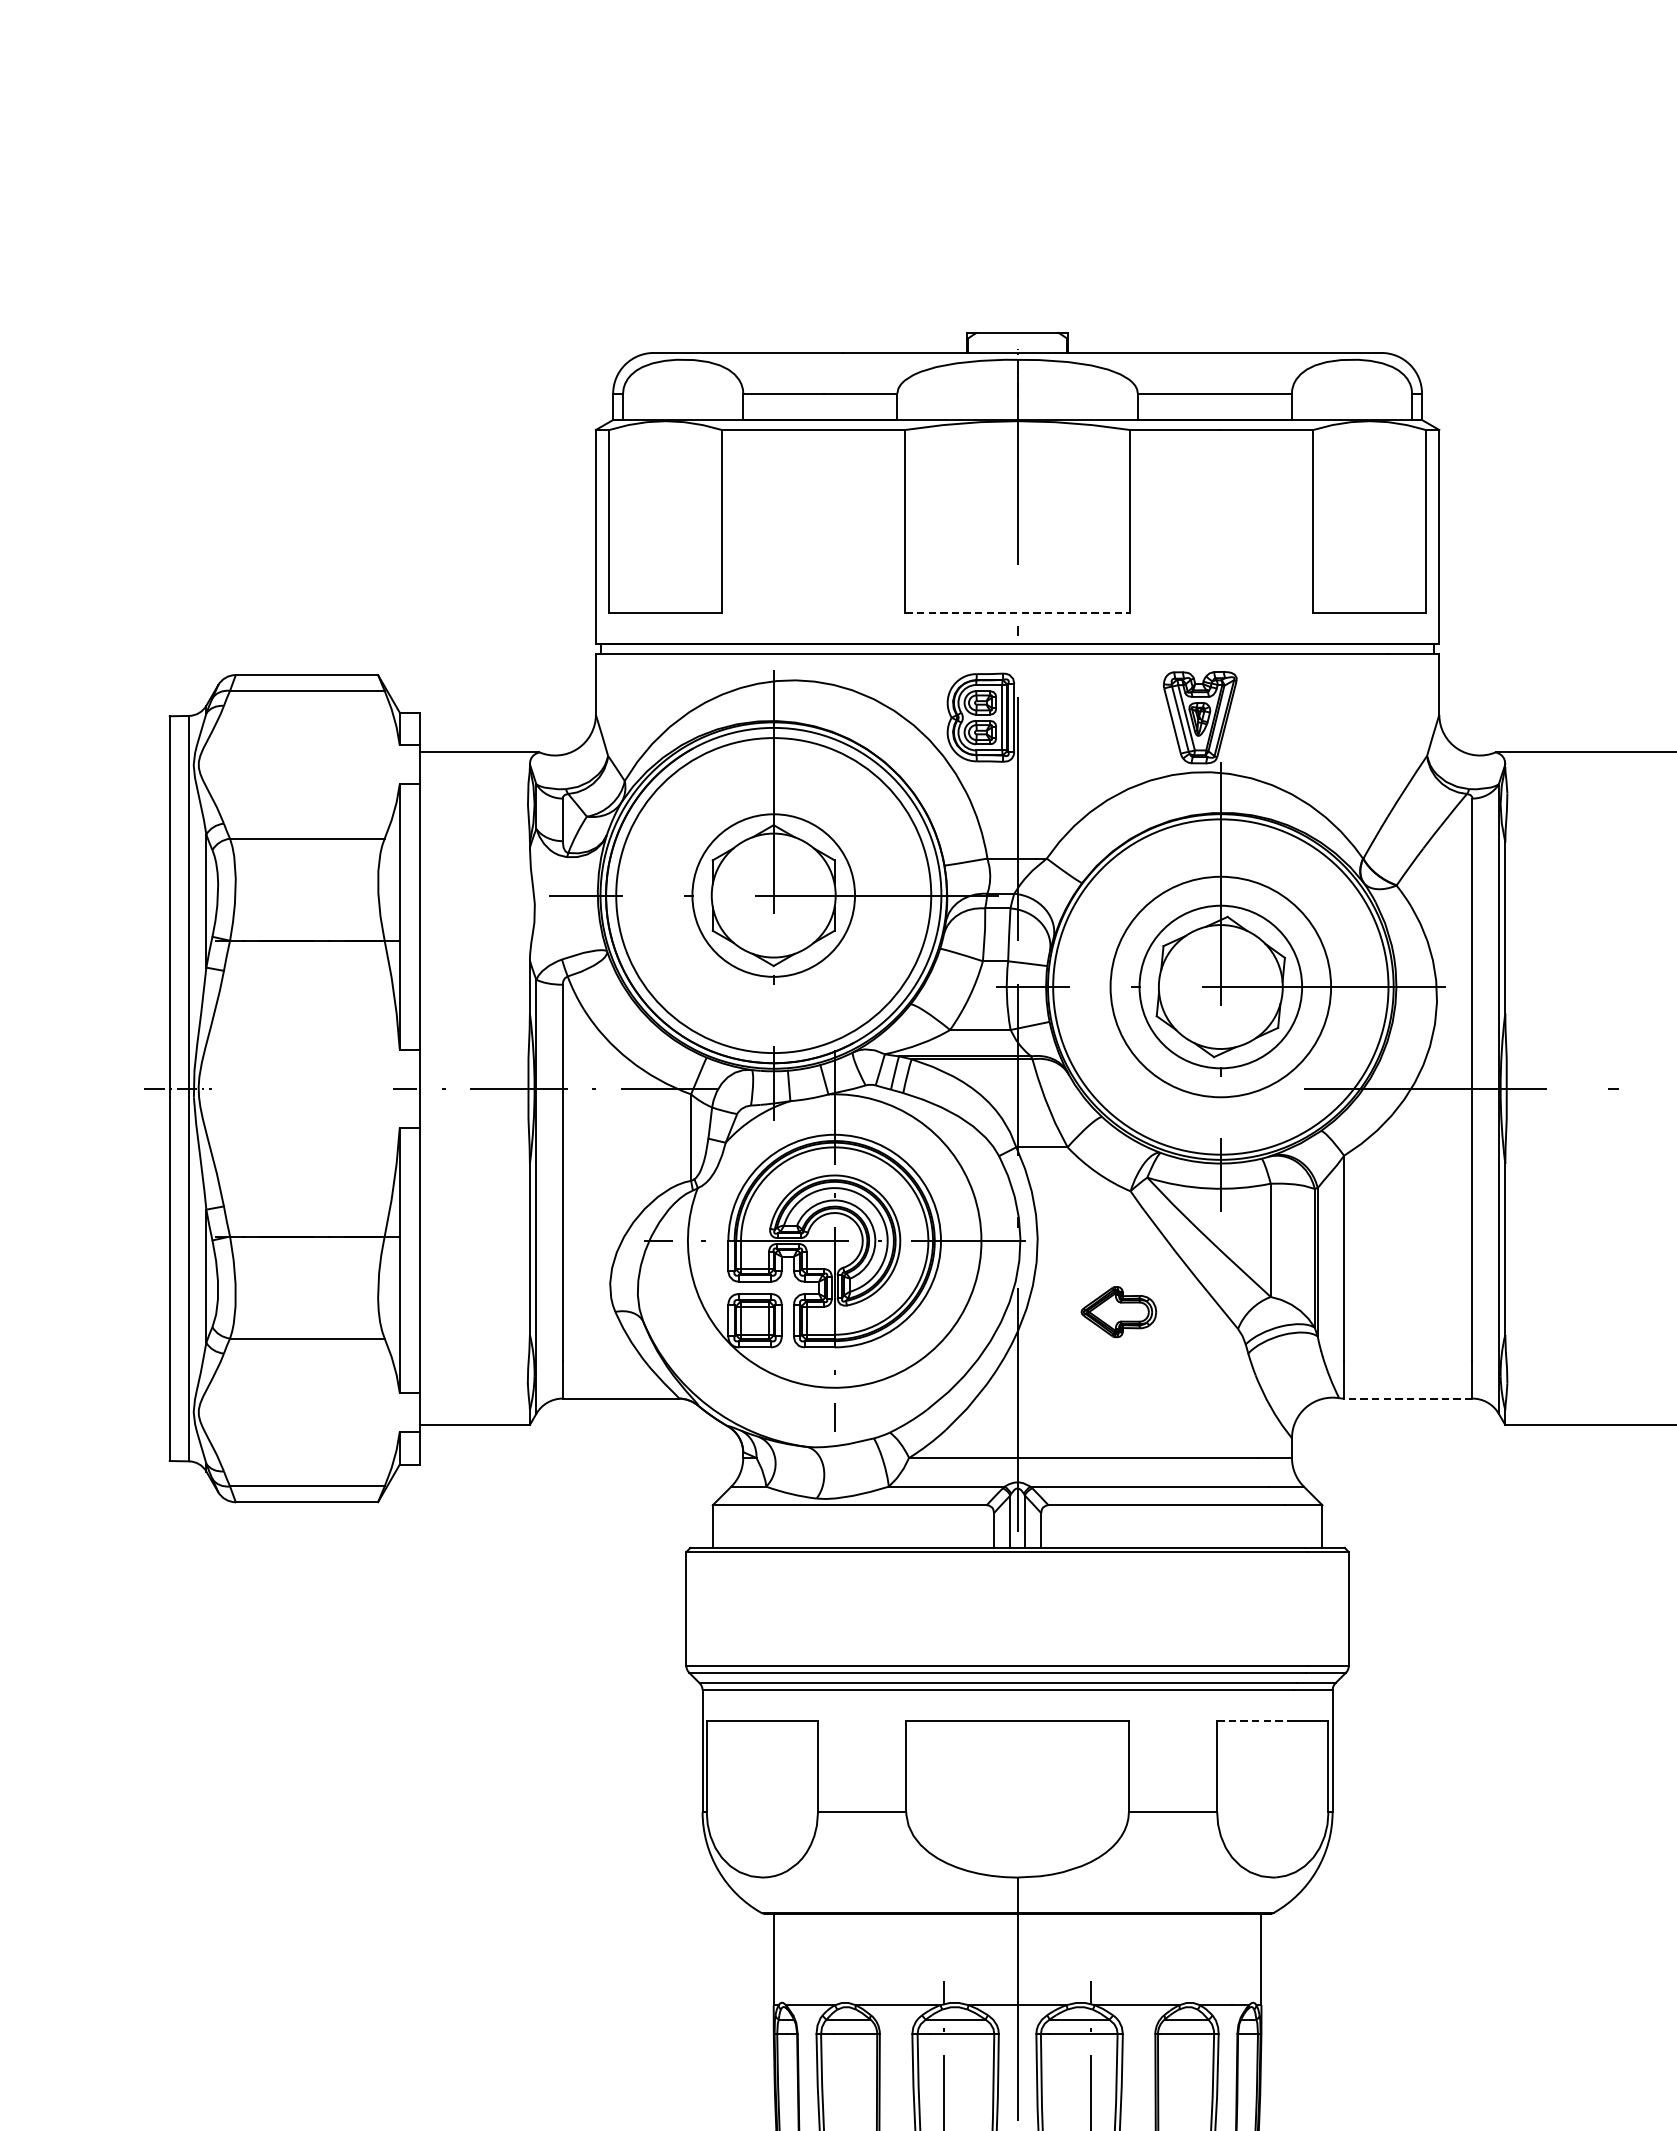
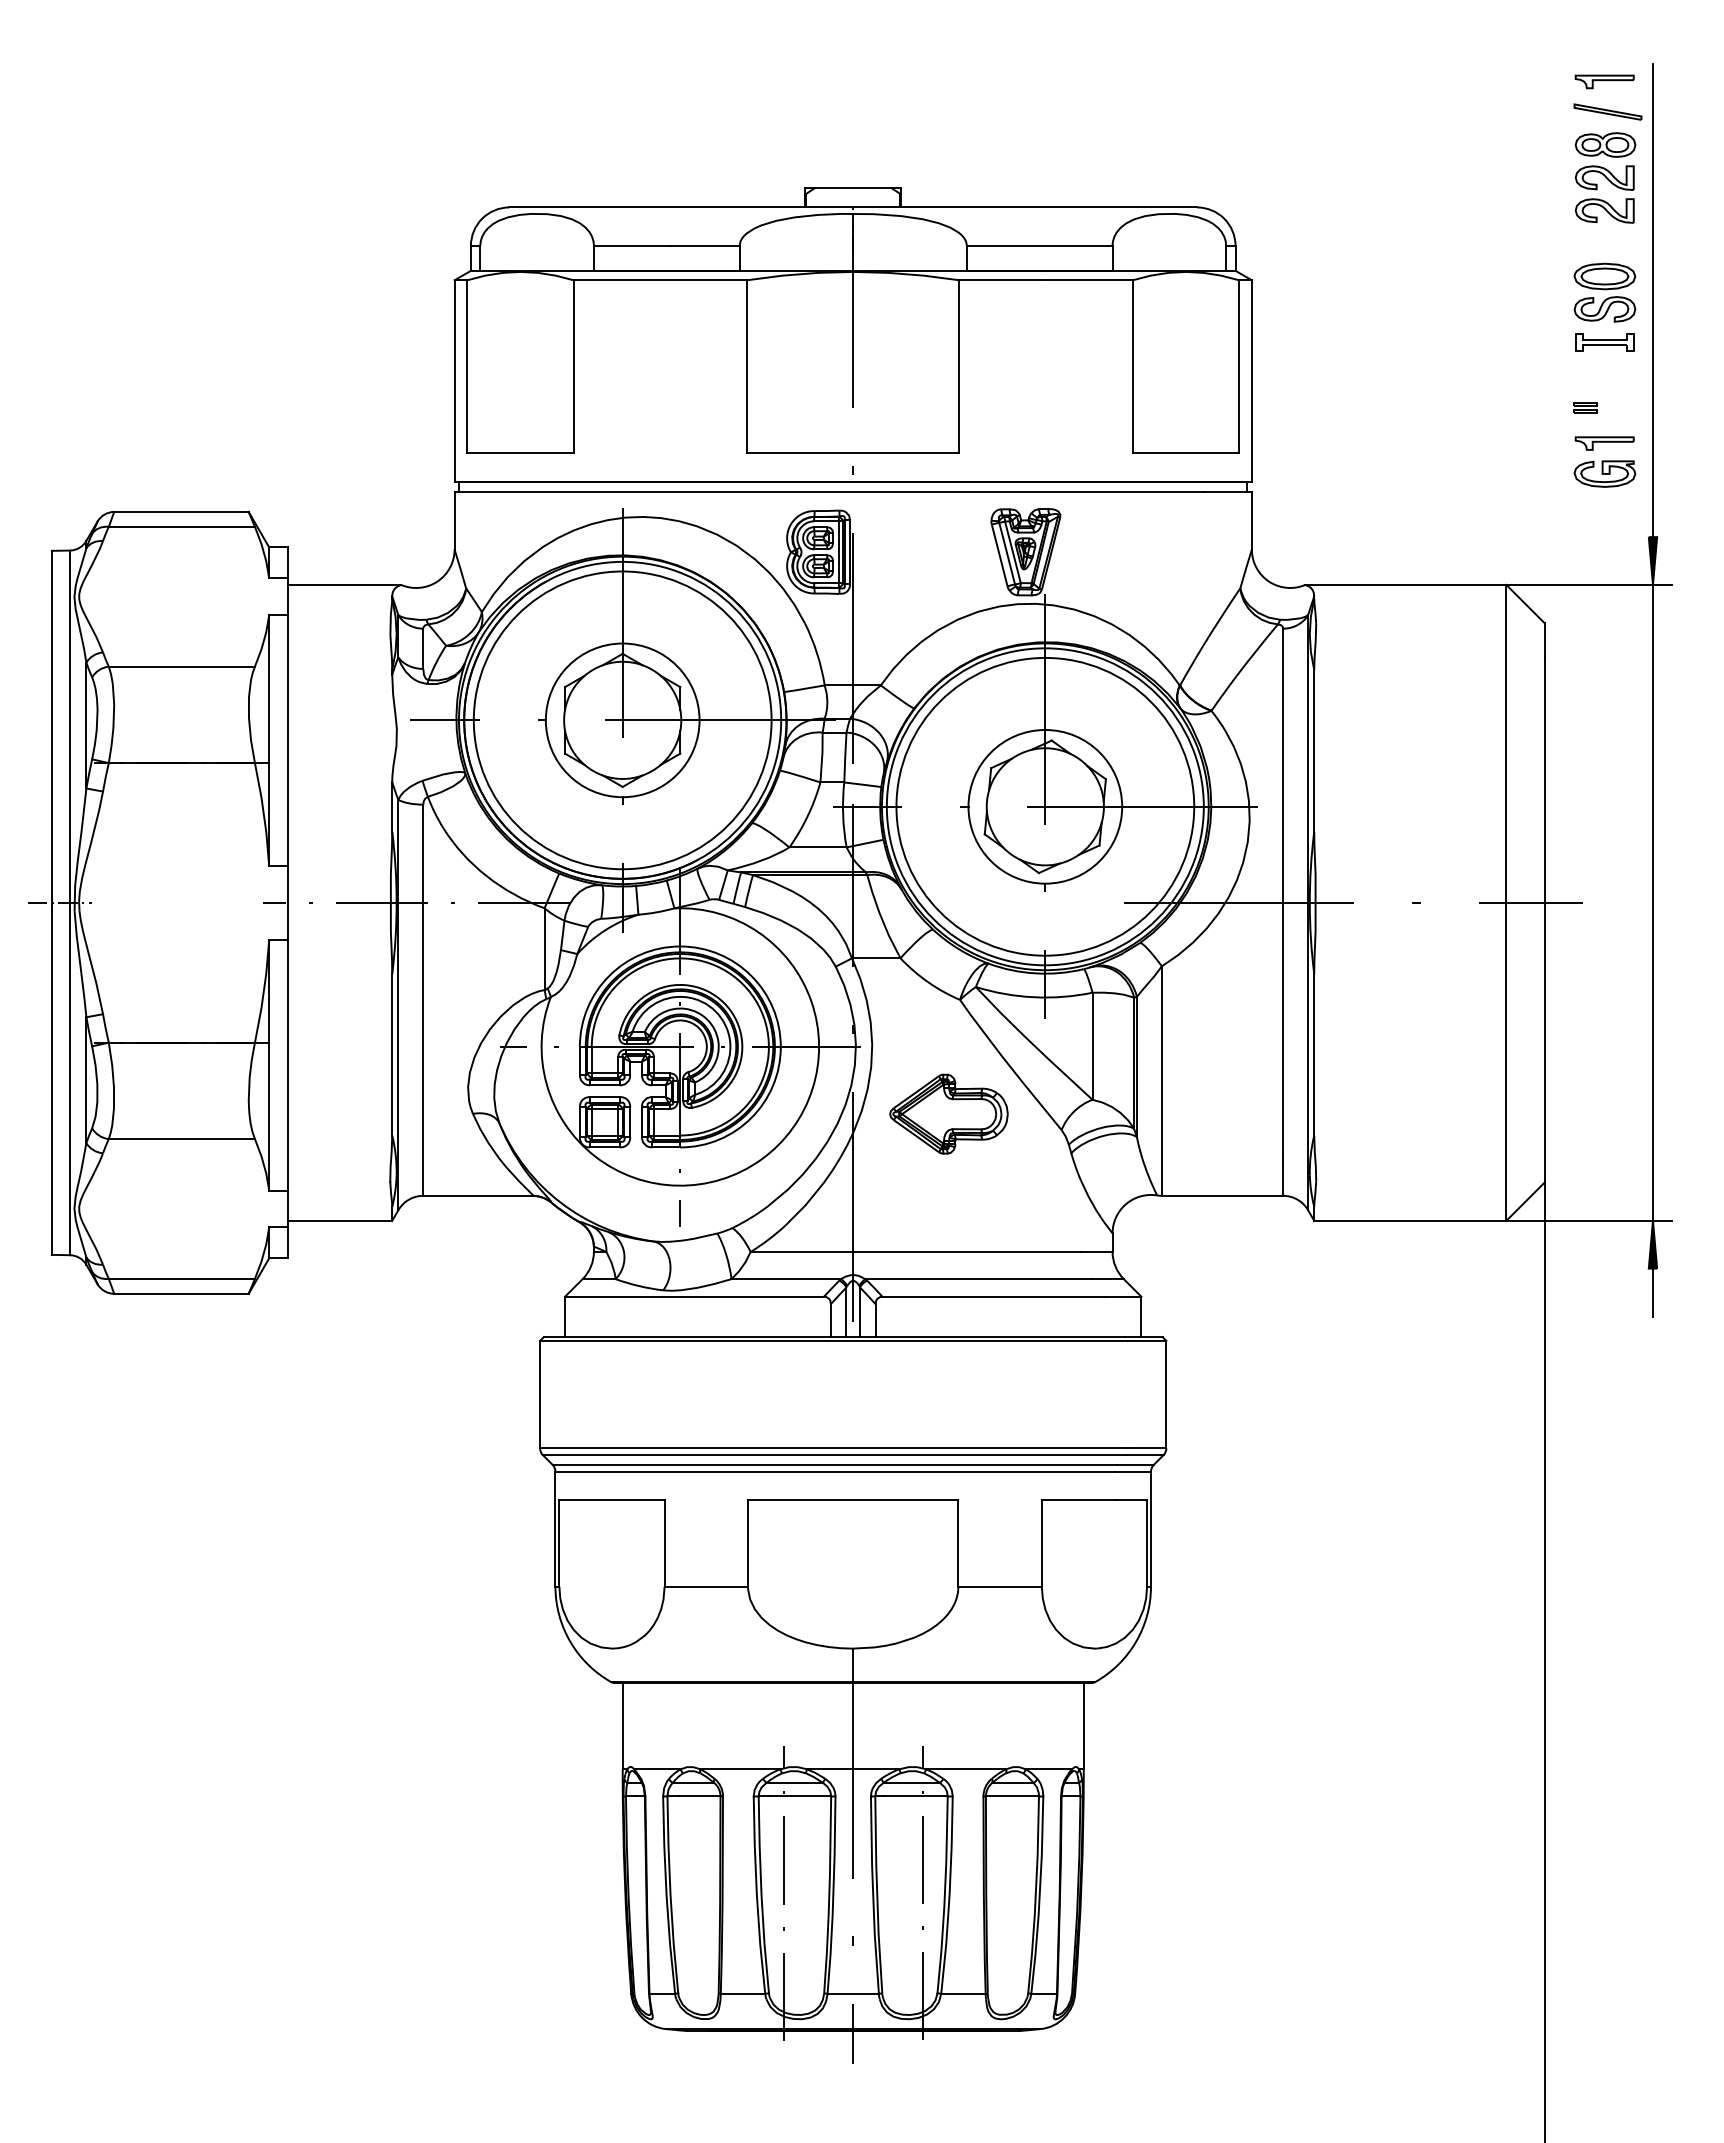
line: (1017, 613) -> (853, 453), dashed -> solid
circle: (1221, 986) -> (1045, 806), size x1.43
part: (1118, 1311) -> (948, 1113), size x1.67
line: (1408, 1398) -> (1222, 1195), dashed -> solid
line: (1255, 1720) -> (1078, 1500), dashed -> solid

